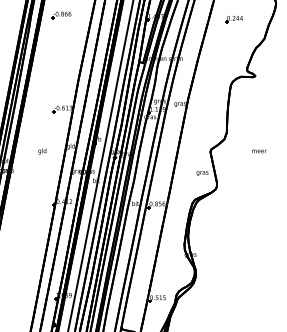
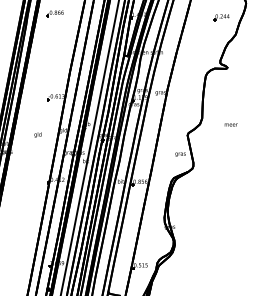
part: (233, 19) -> (221, 17), moved
text: (258, 150) -> (230, 124), moved

